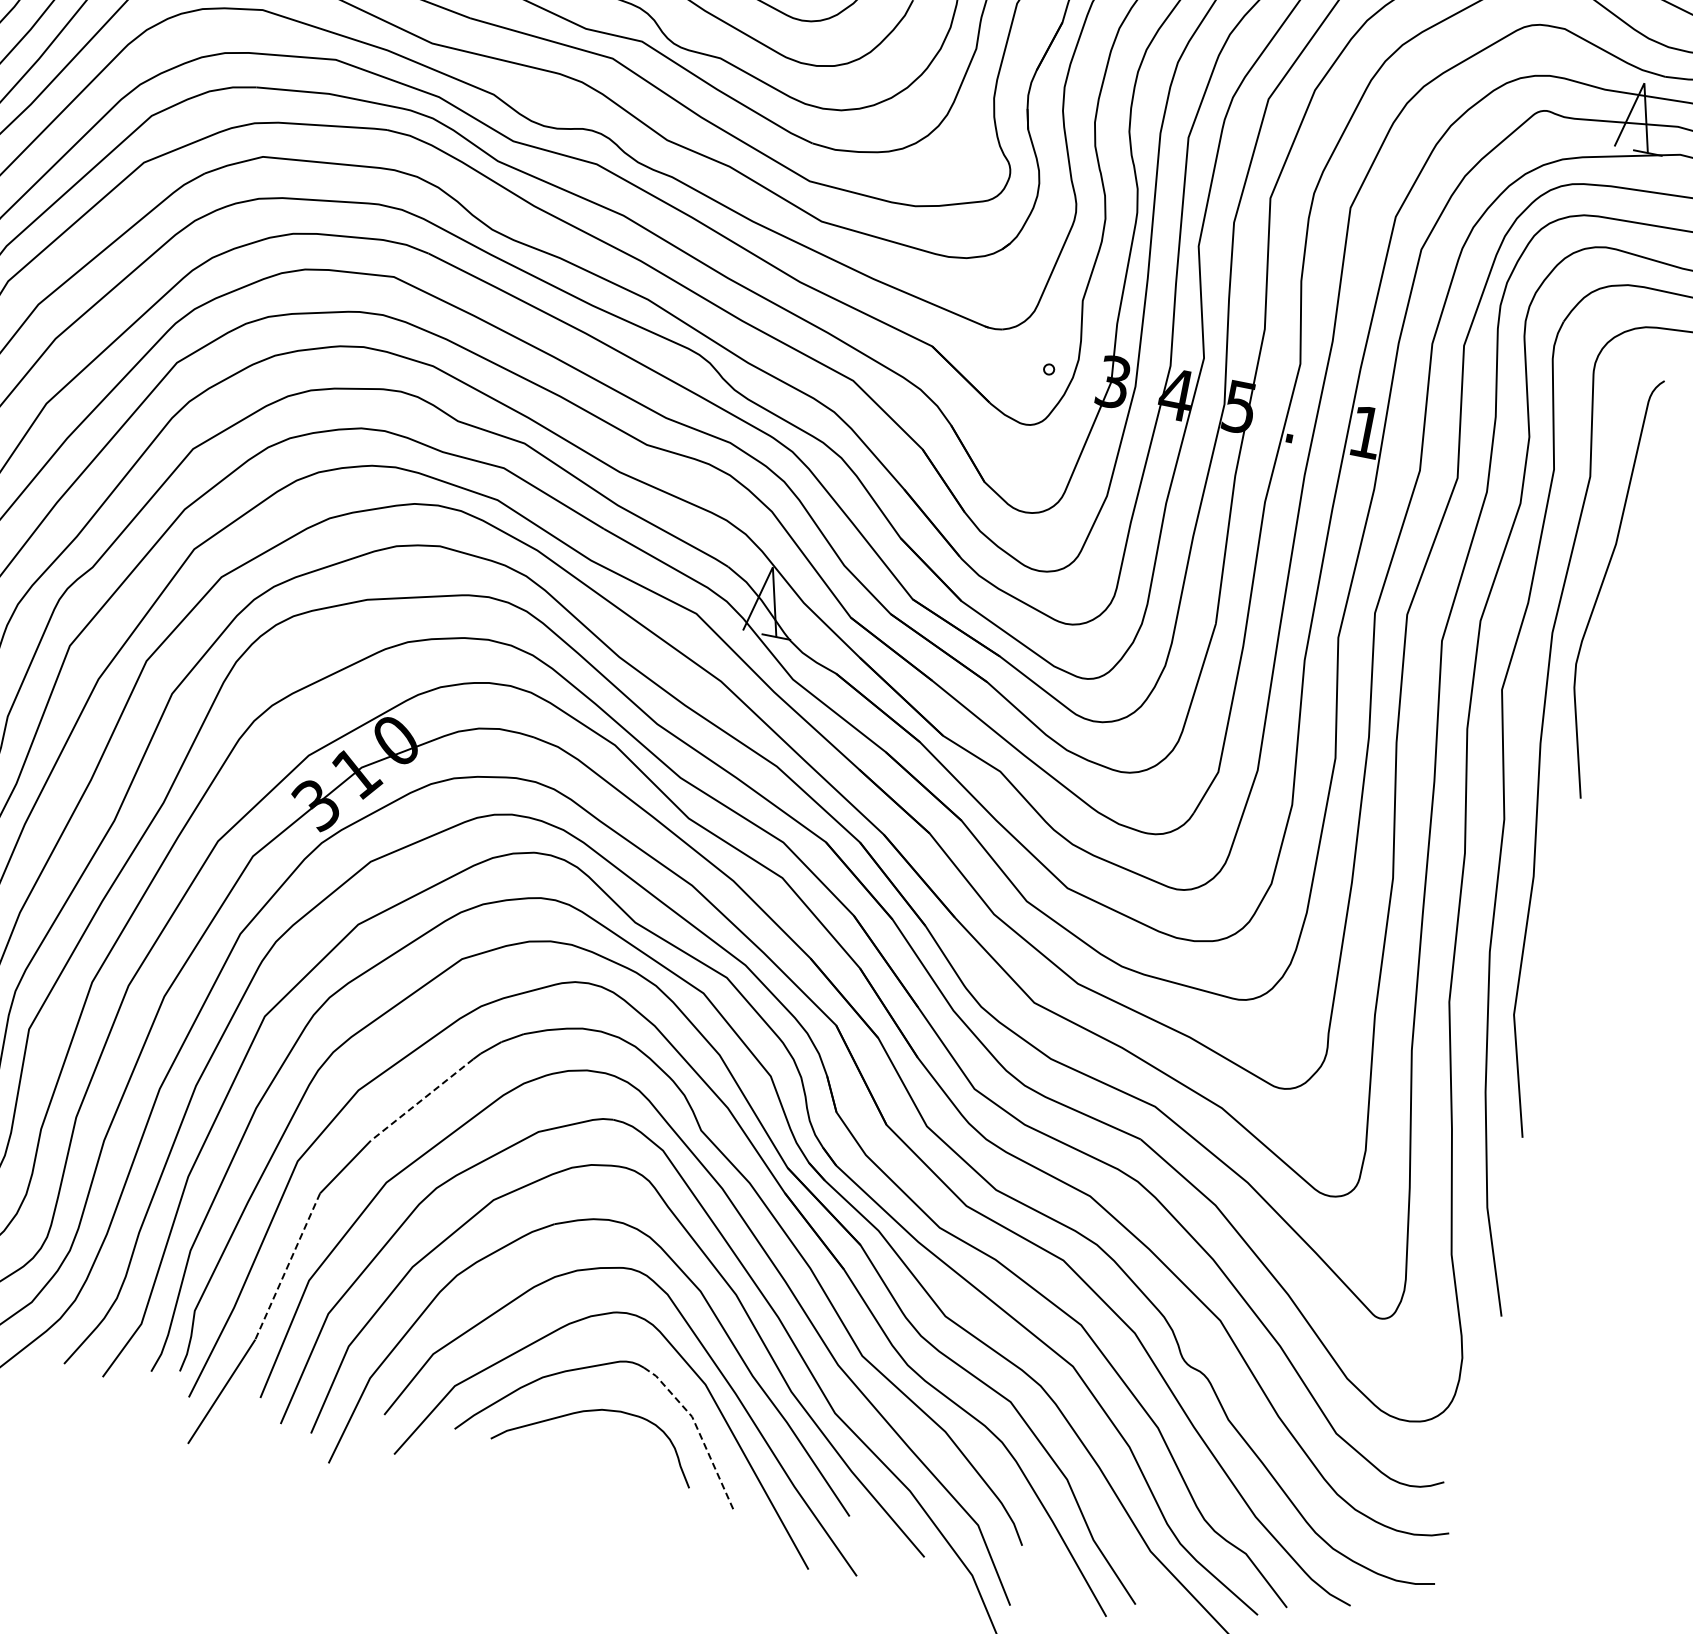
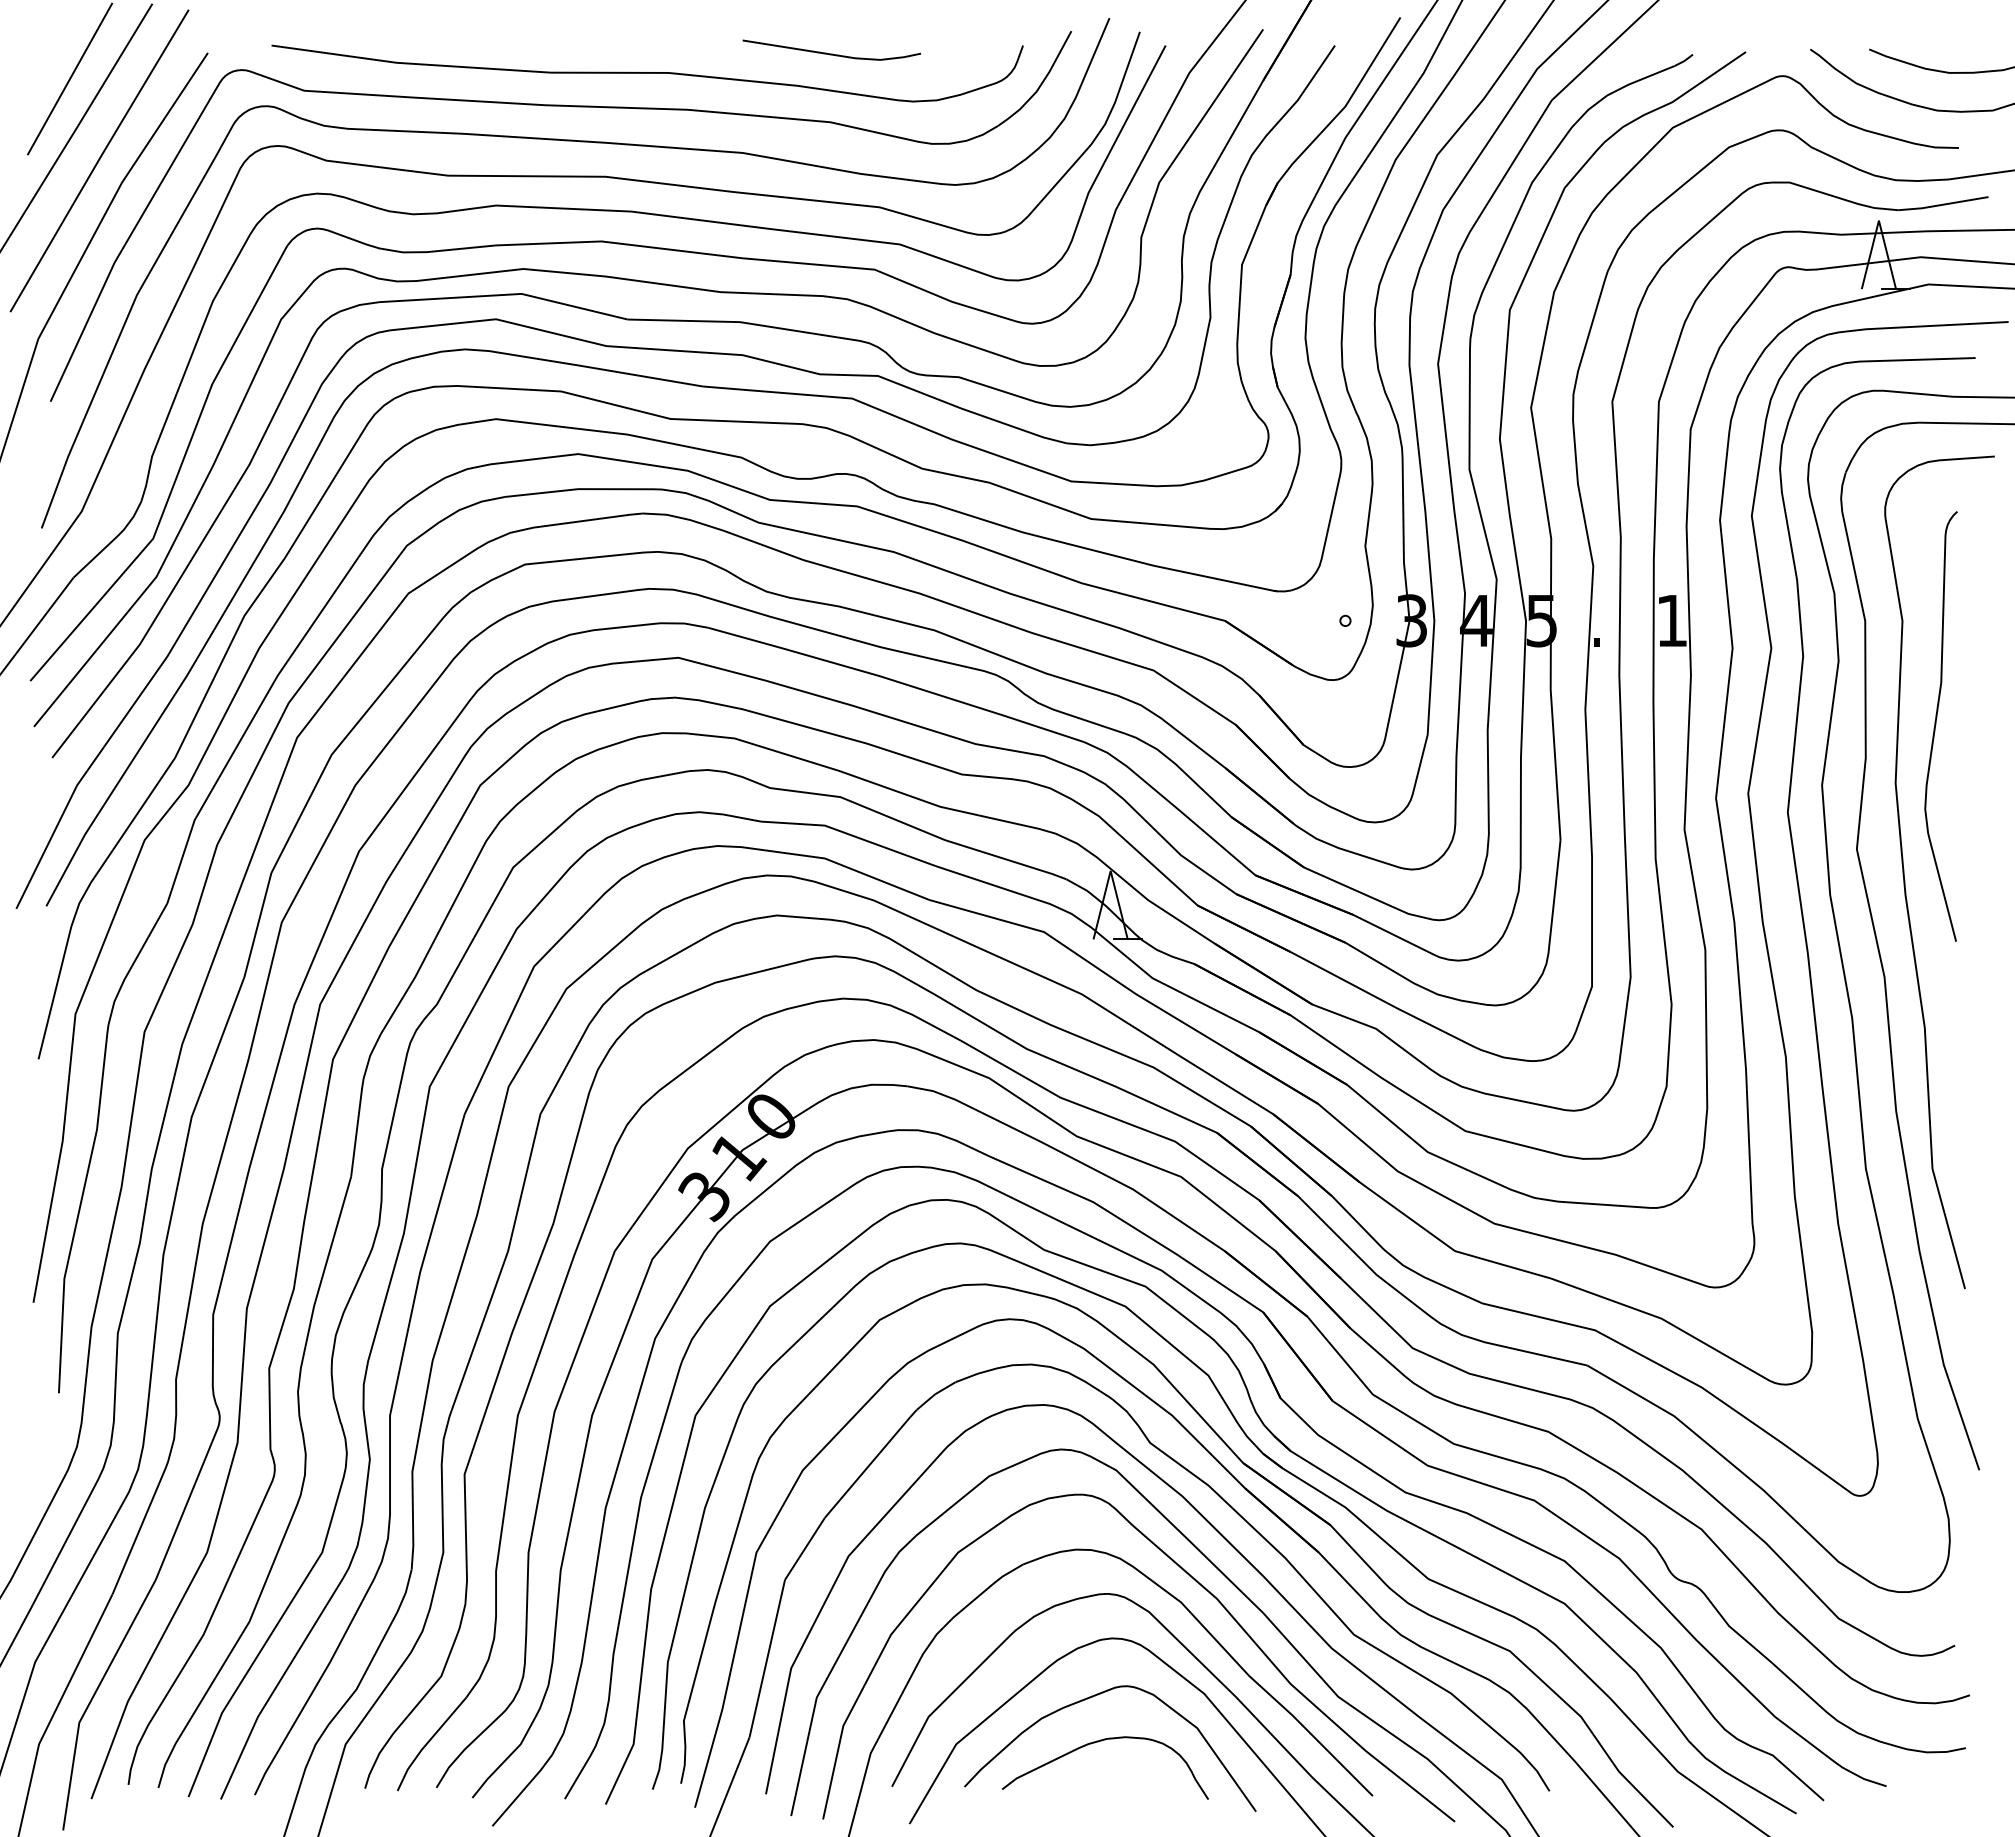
line: (421, 1100) -> (867, 1467), dashed -> solid
line: (288, 1266) -> (767, 1658), dashed -> solid
line: (697, 1430) -> (1205, 1740), dashed -> solid

